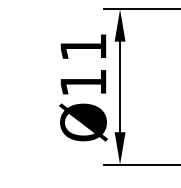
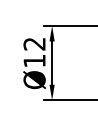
text: (83, 48) -> (34, 44), Ø11 -> Ø12

